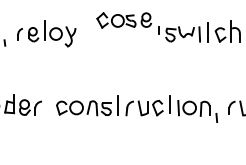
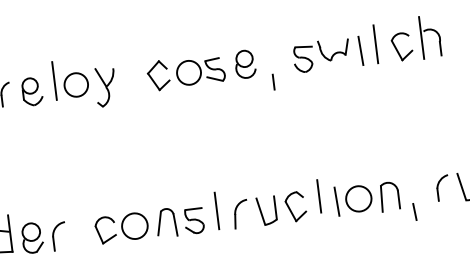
part: (127, 23) -> (208, 75), moved

